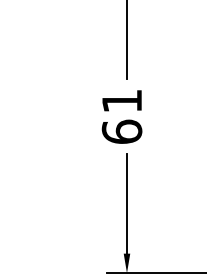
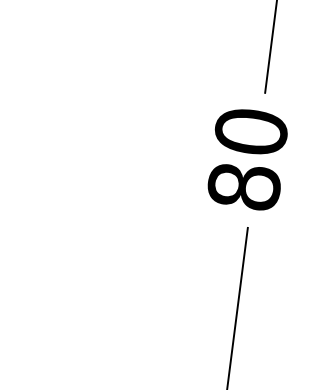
text: (121, 116) -> (246, 158), 61 -> 80

